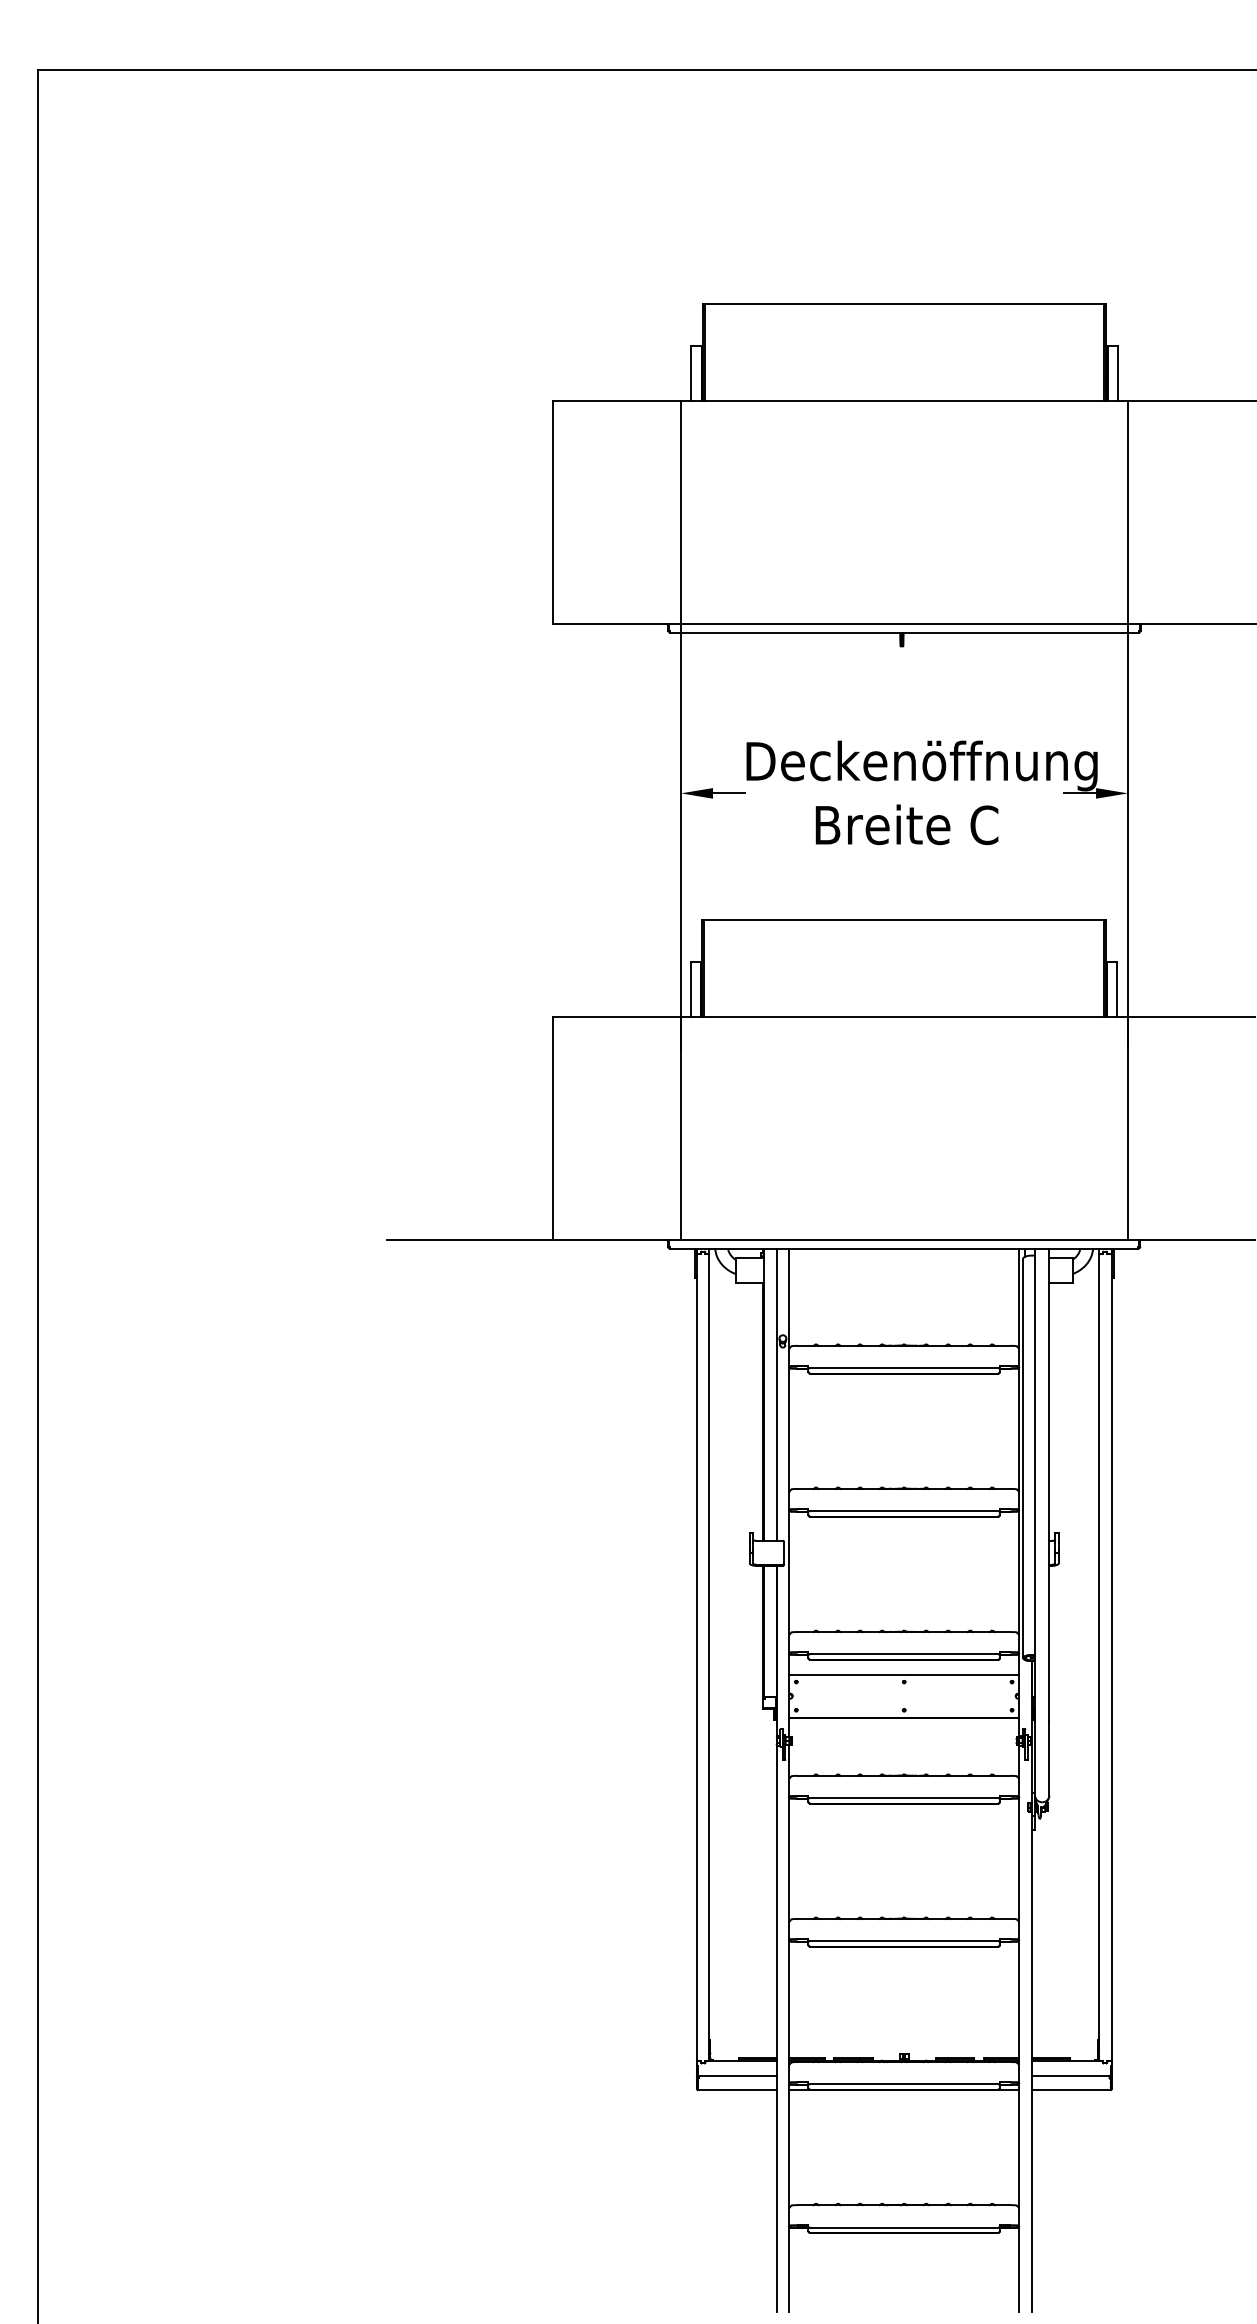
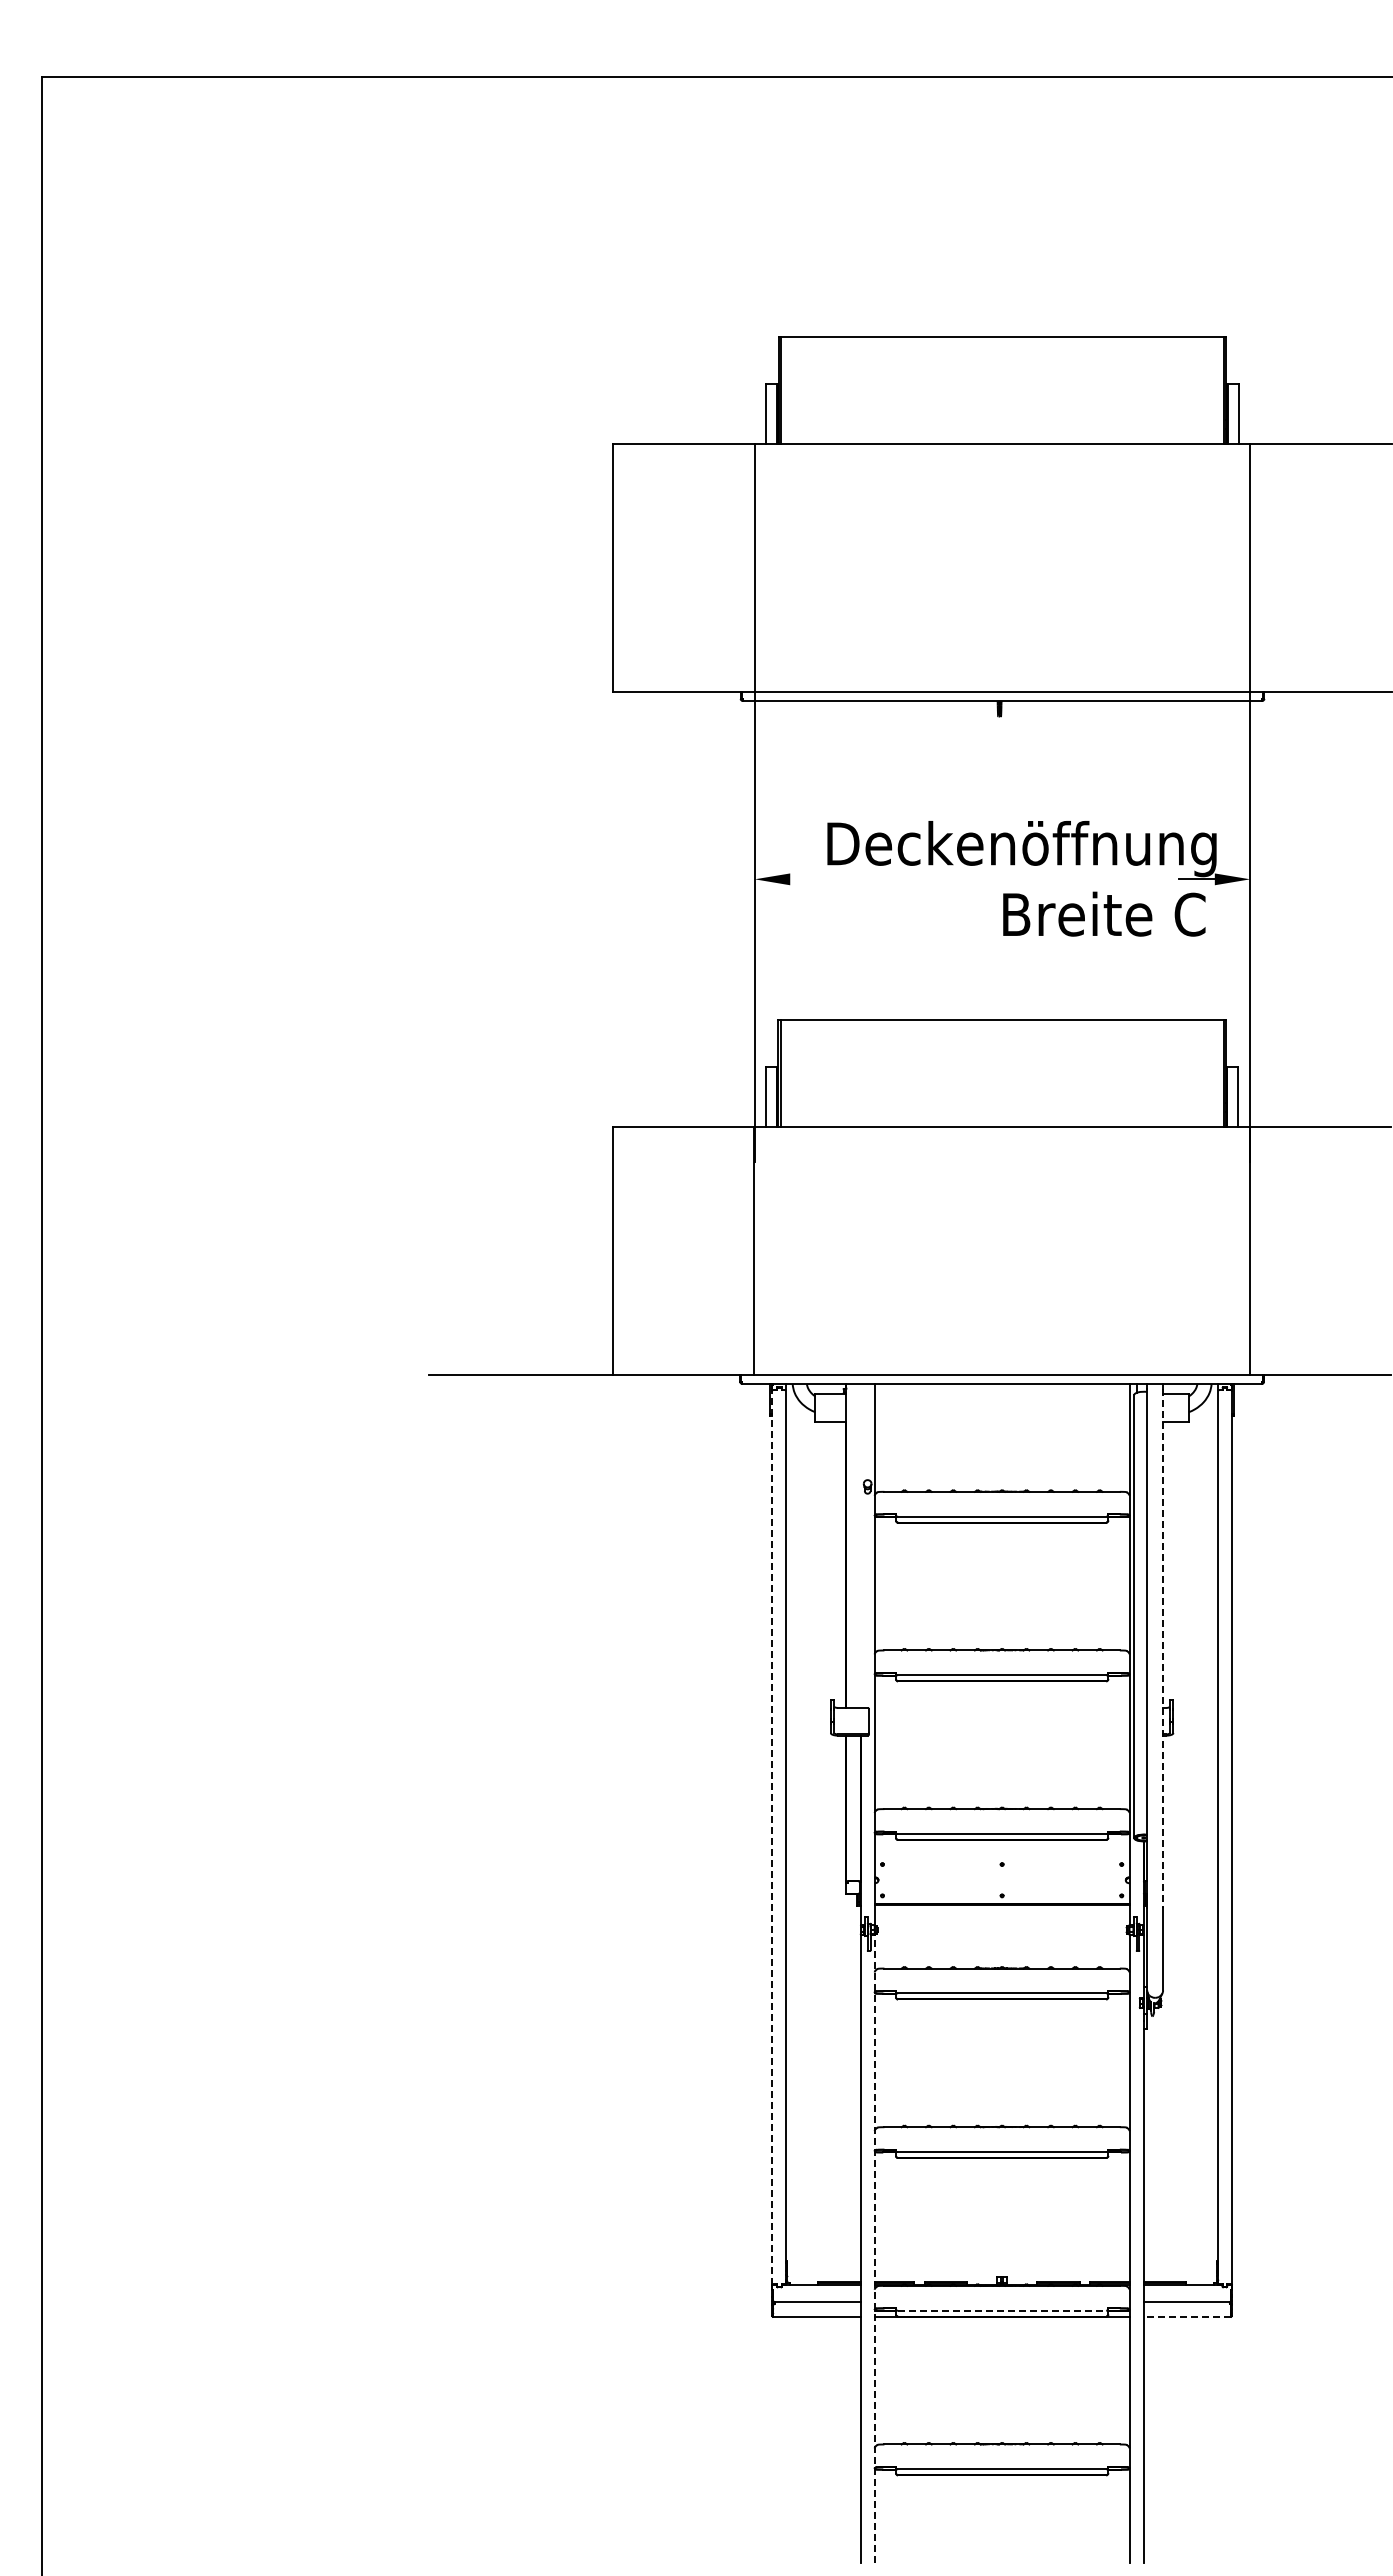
line: (728, 793) -> (807, 879), removed
text: (907, 824) -> (1104, 913), moved
line: (776, 1394) -> (860, 1545), removed
line: (1049, 1487) -> (1163, 1648), solid -> dashed
line: (697, 1657) -> (772, 1837), solid -> dashed
line: (903, 1674) -> (1001, 1856), removed
line: (789, 2028) -> (874, 2248), solid -> dashed
line: (904, 2084) -> (1002, 2310), solid -> dashed
line: (1071, 2090) -> (1187, 2317), solid -> dashed

